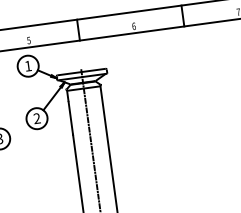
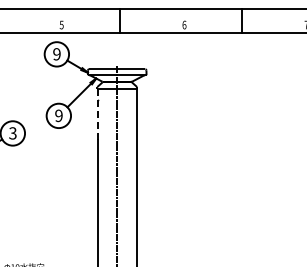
text: (27, 66) -> (56, 54), 1 -> 9
line: (69, 112) -> (97, 114), solid -> dashed
text: (36, 119) -> (58, 116), 2 -> 9

